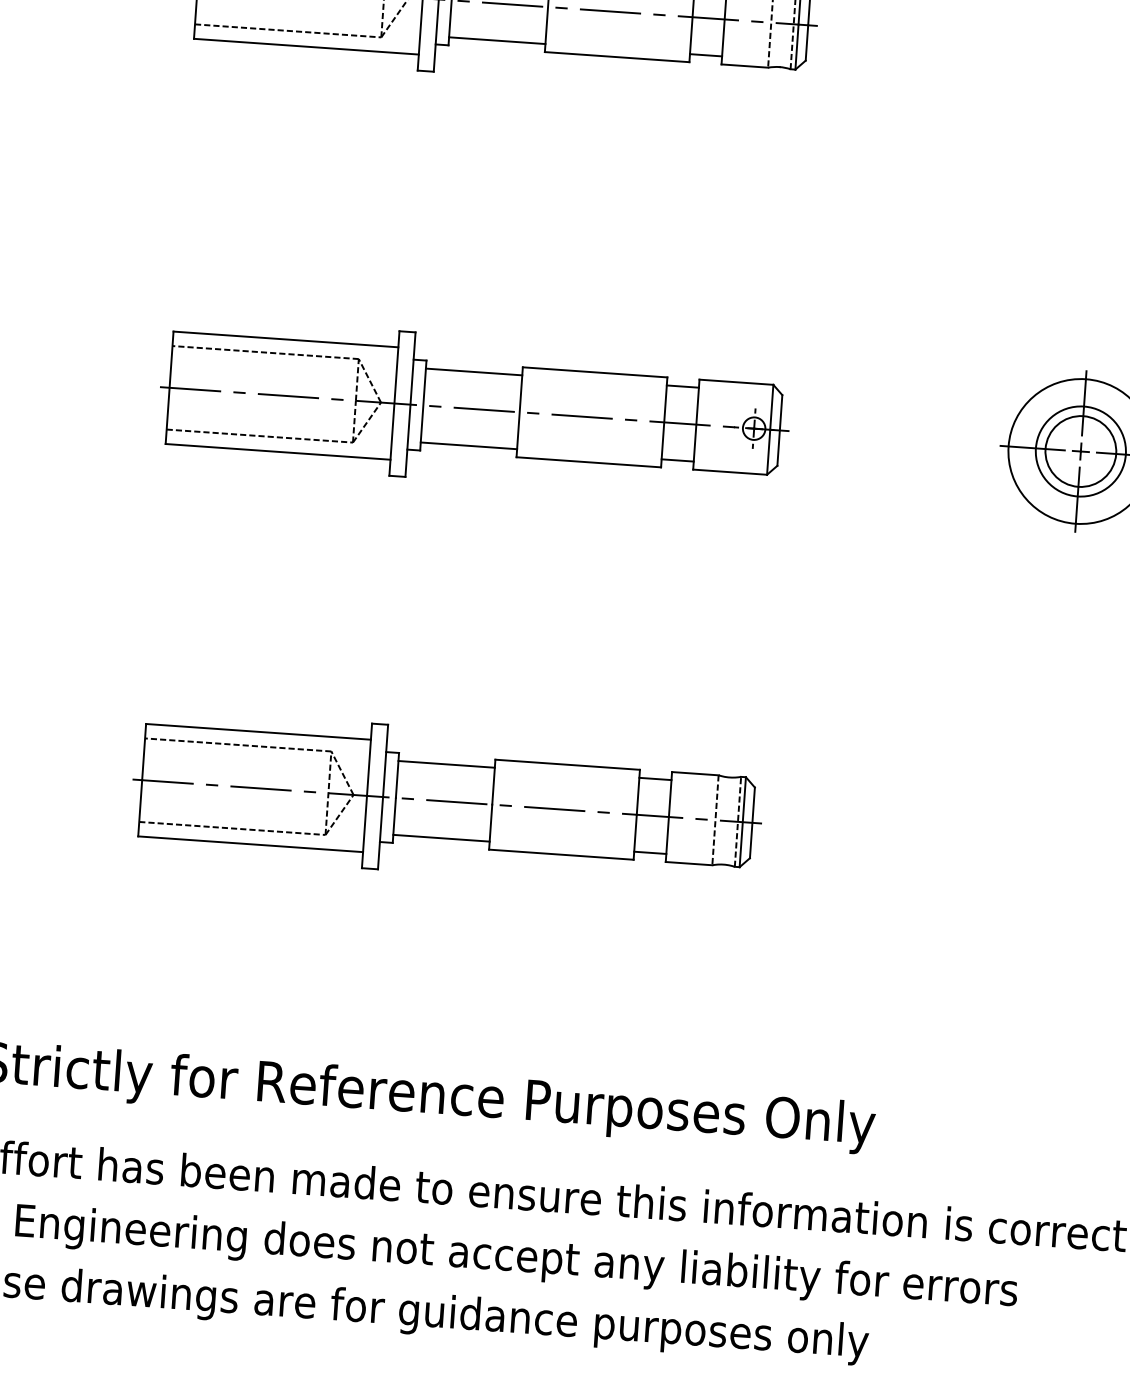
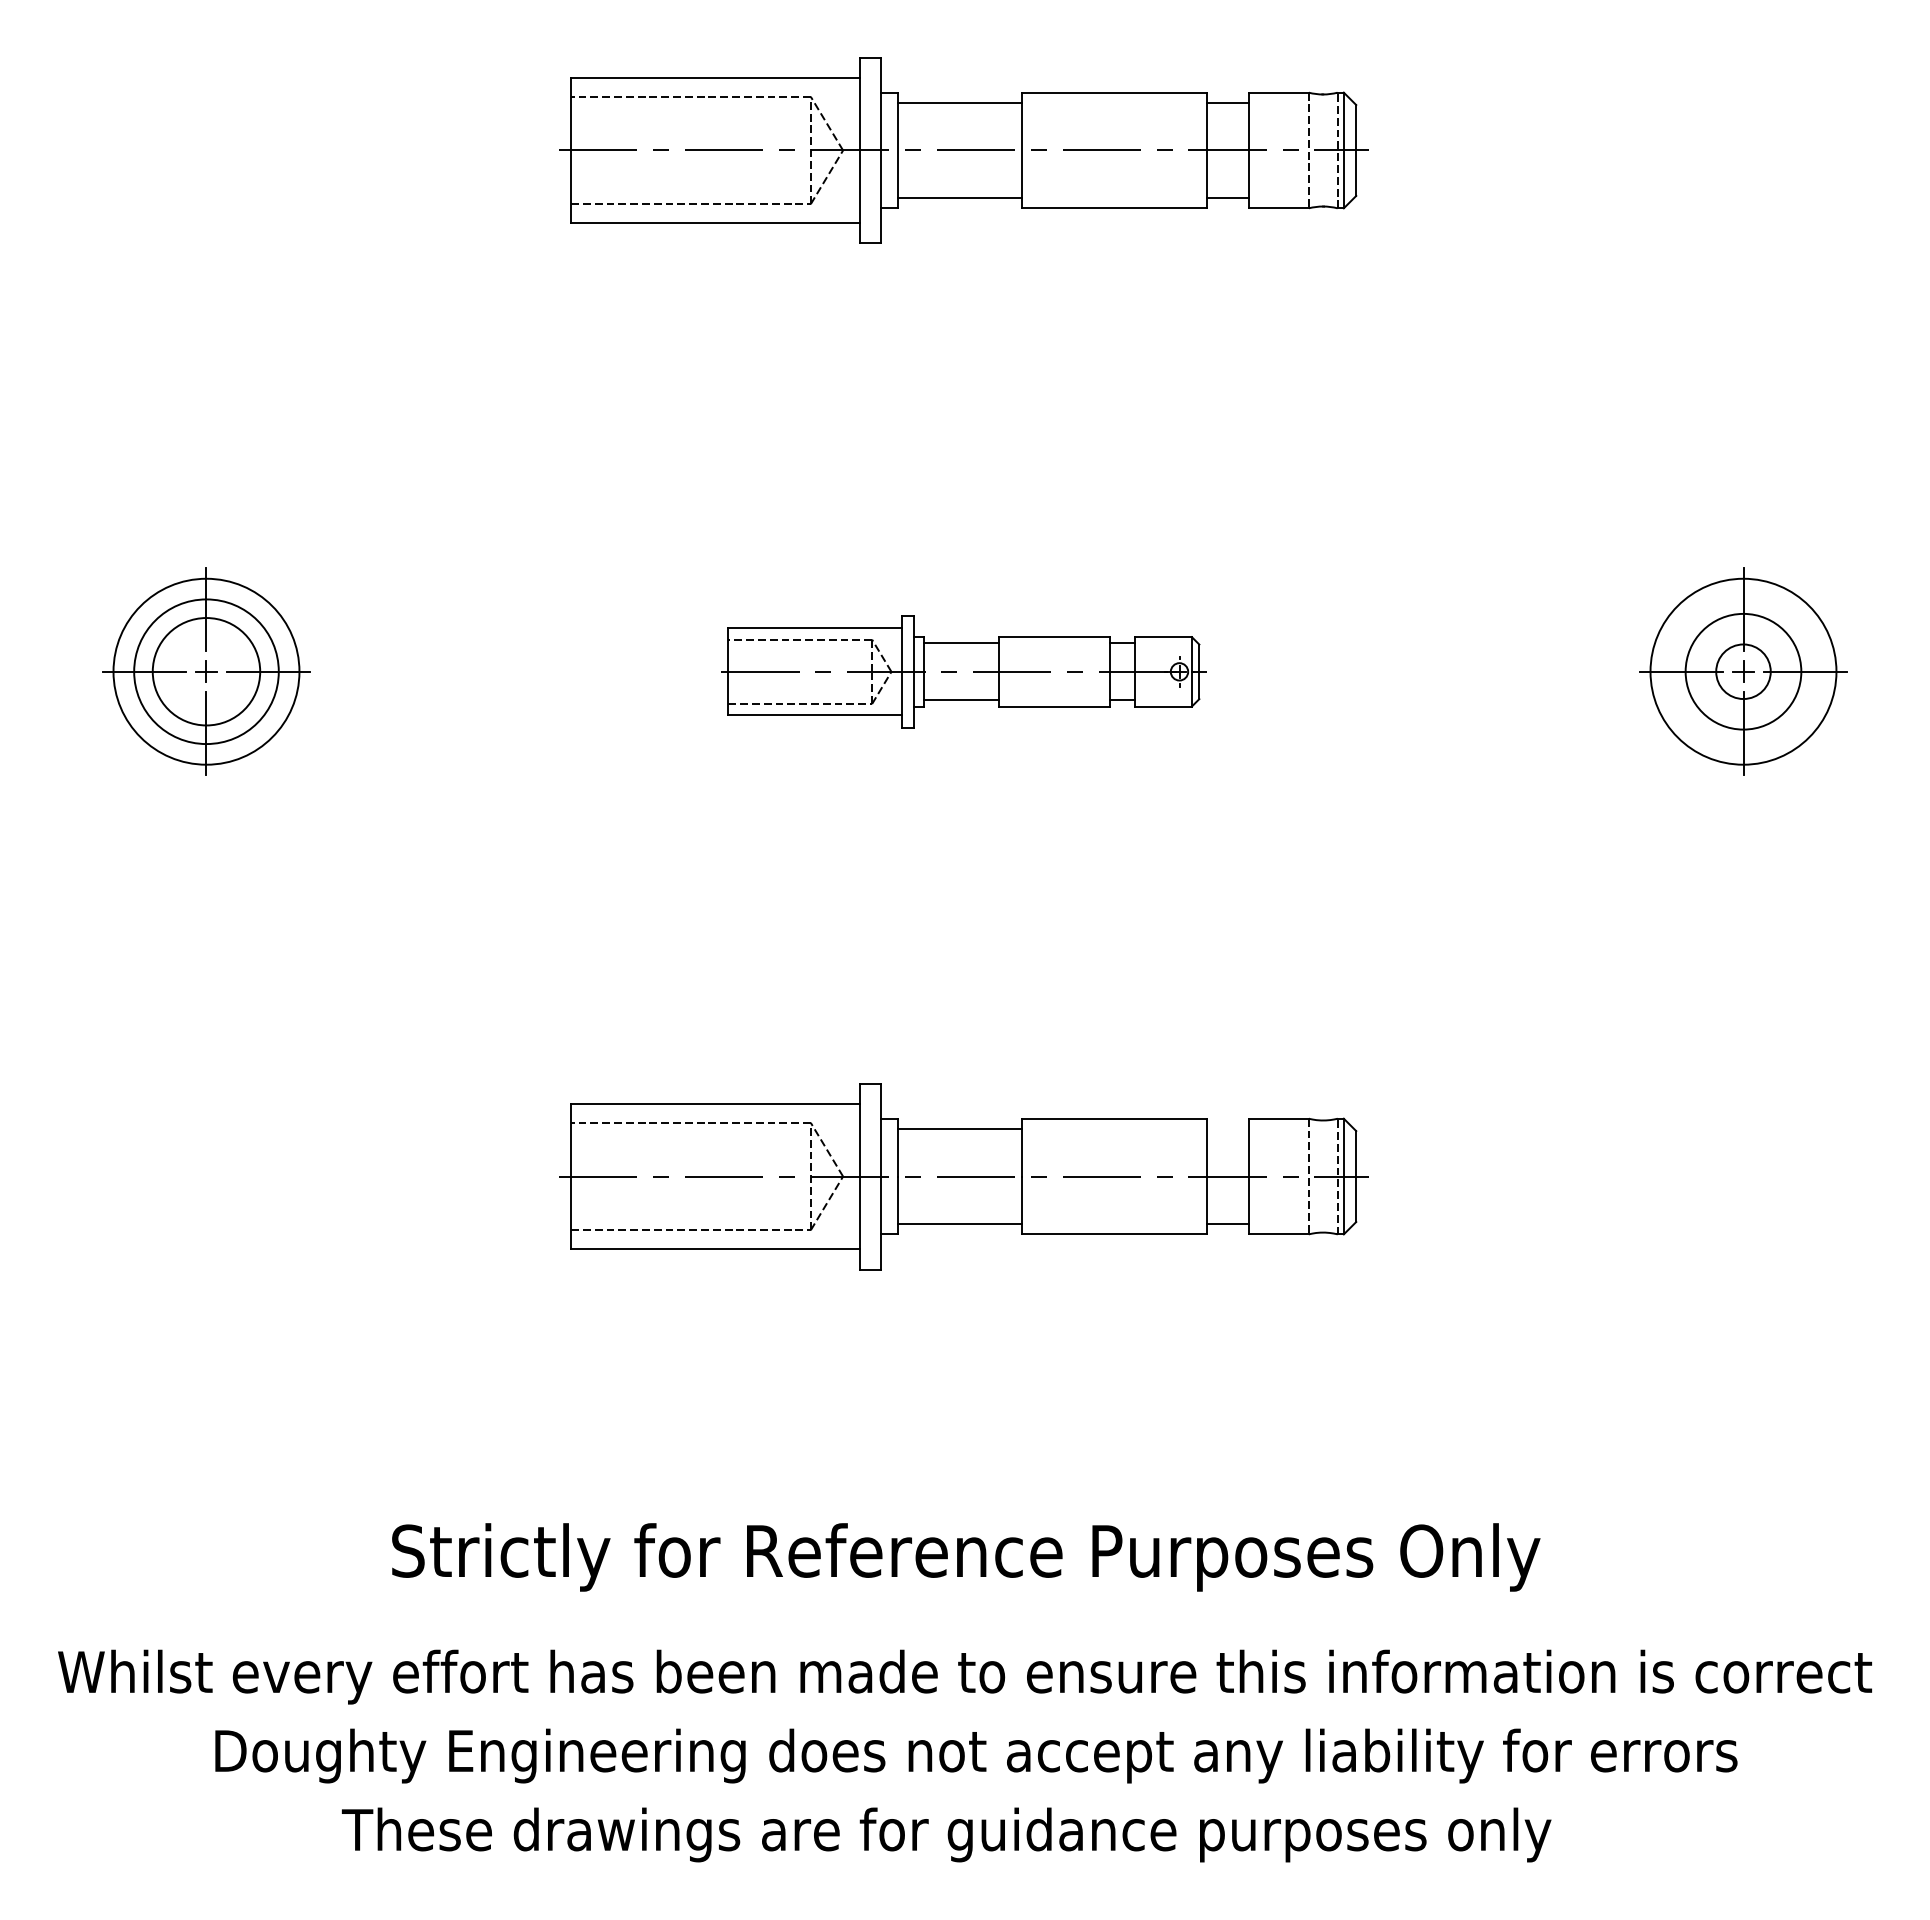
part: (474, 408) -> (963, 671), size x0.6
circle: (1080, 451) -> (1743, 671), size x0.6
line: (654, 779) -> (1227, 1129), removed

